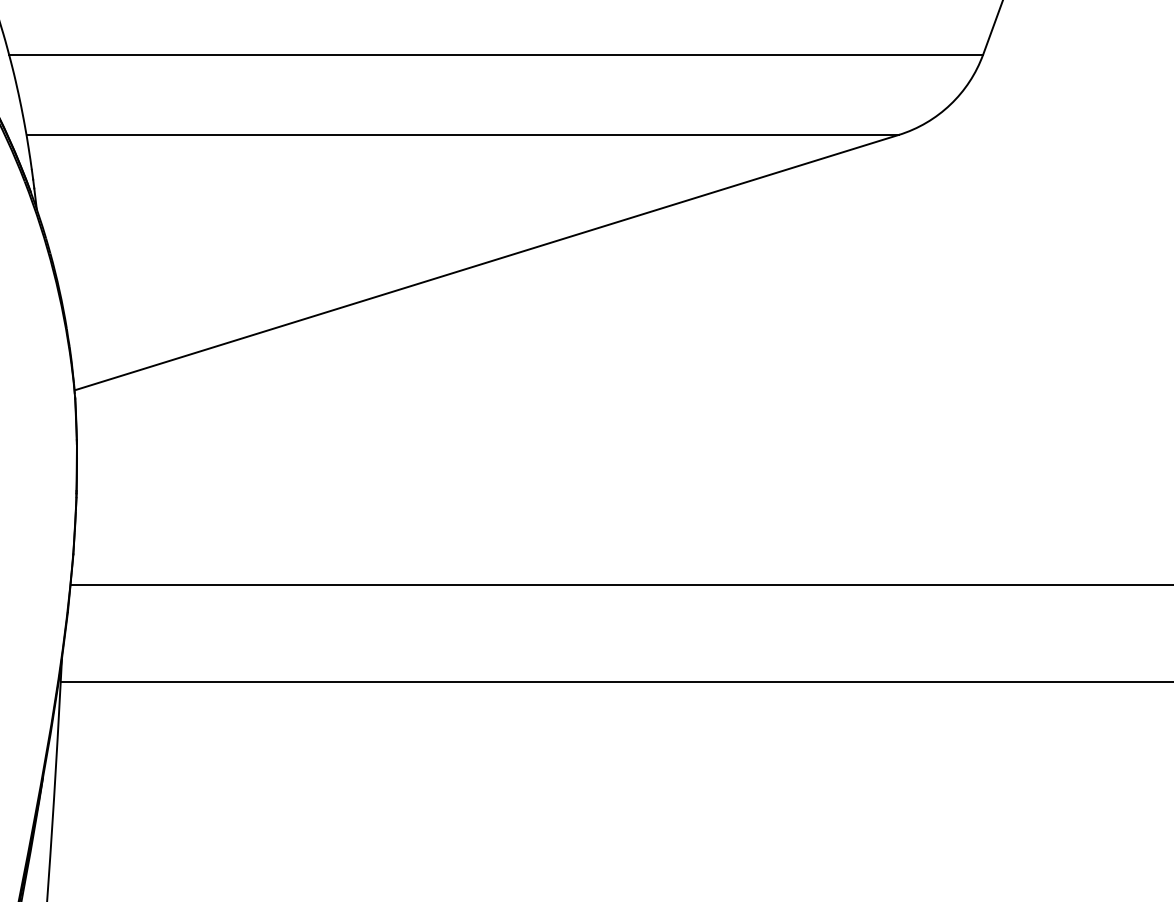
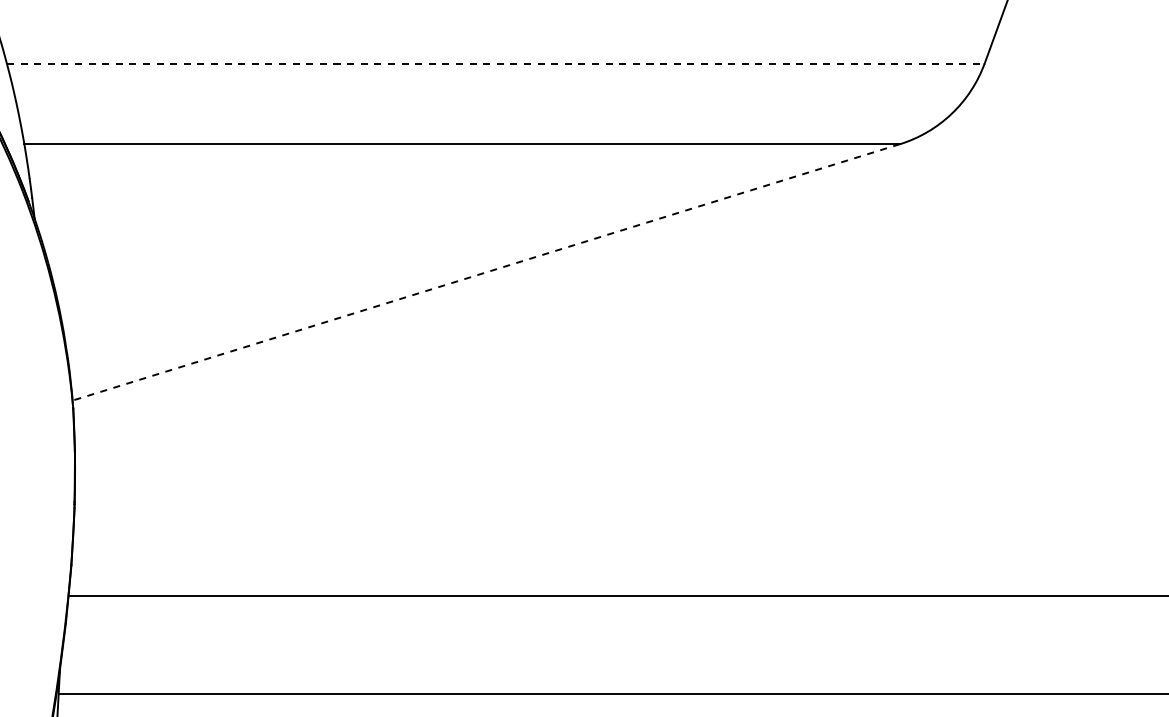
line: (496, 54) -> (496, 63), solid -> dashed
line: (487, 262) -> (487, 272), solid -> dashed

